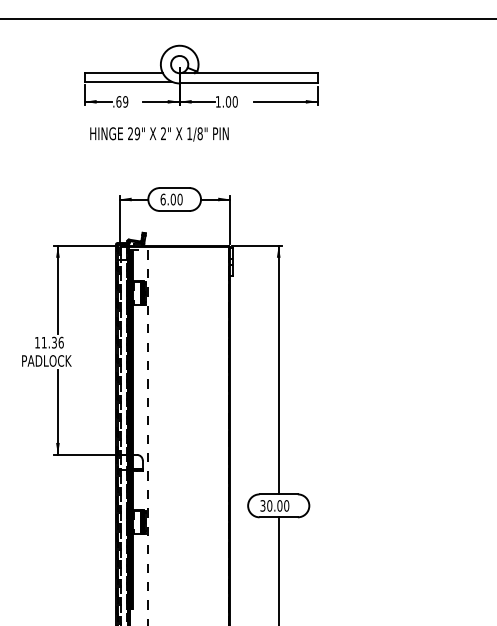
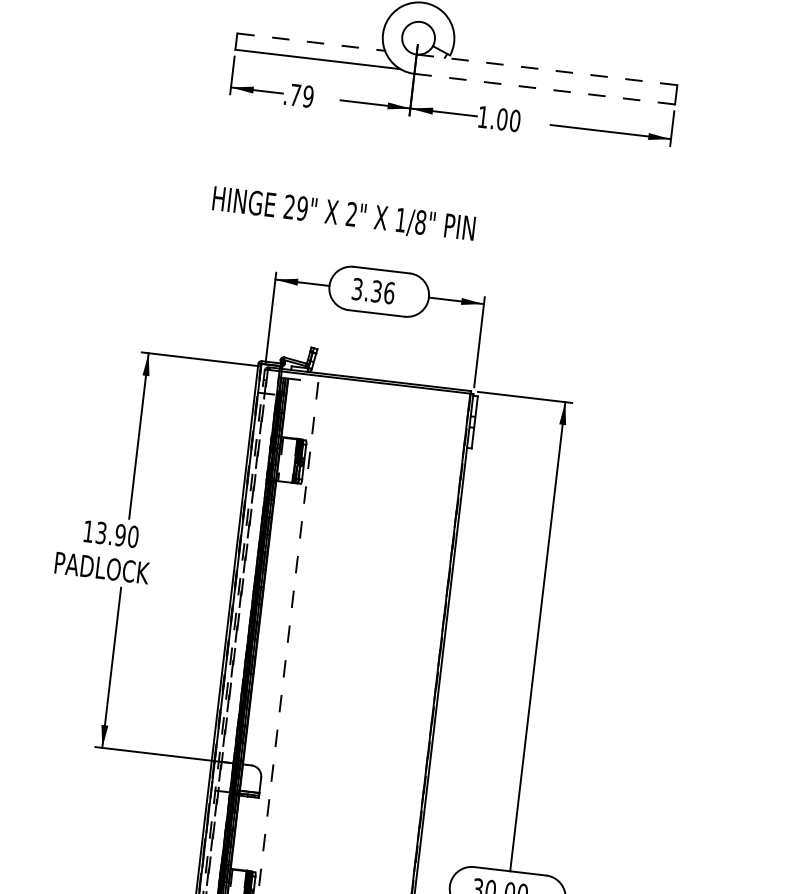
line: (124, 73) -> (312, 42), solid -> dashed
line: (249, 73) -> (548, 70), solid -> dashed
line: (249, 83) -> (546, 89), solid -> dashed
text: (118, 101) -> (294, 94), .69 -> .79
text: (159, 134) -> (343, 214), moved
text: (171, 199) -> (373, 291), 6.00 -> 3.36
text: (52, 342) -> (116, 534), 11.36 -> 13.90

